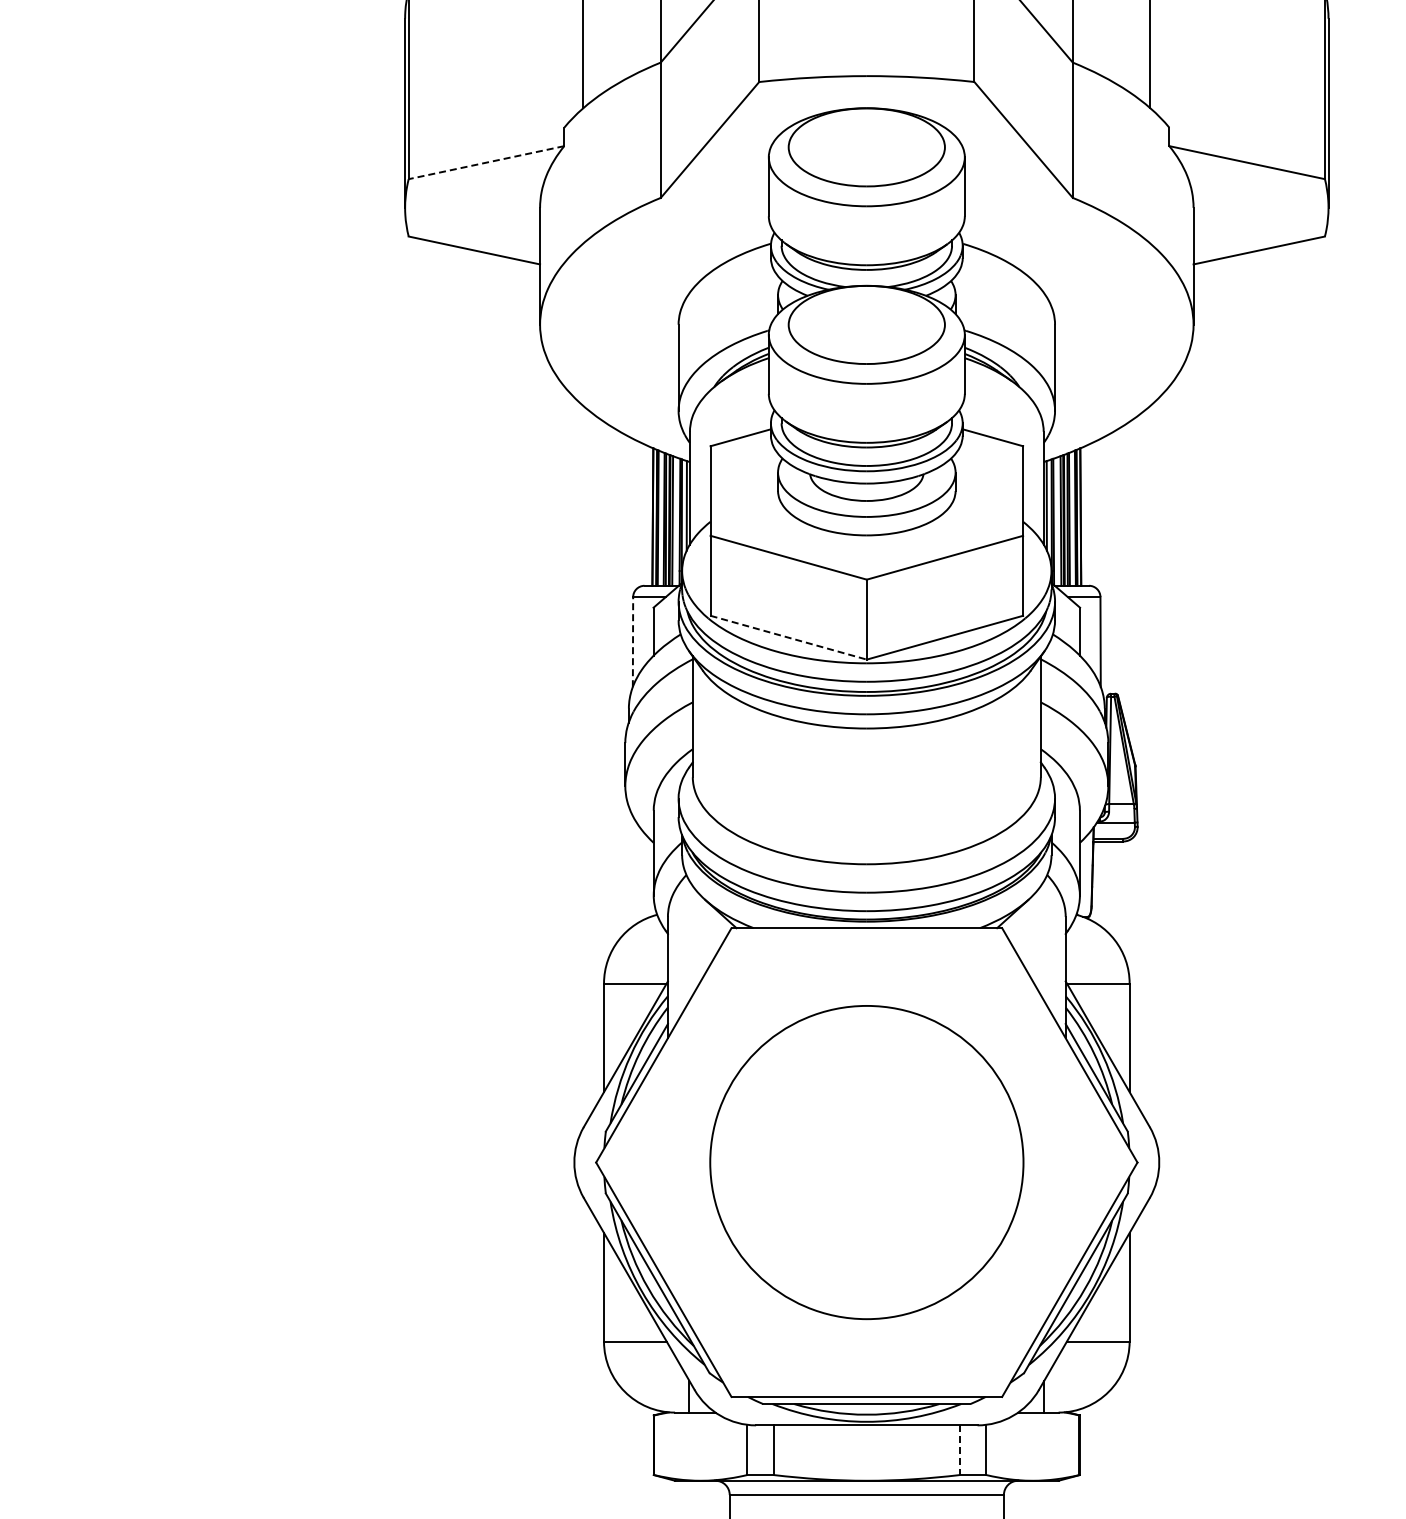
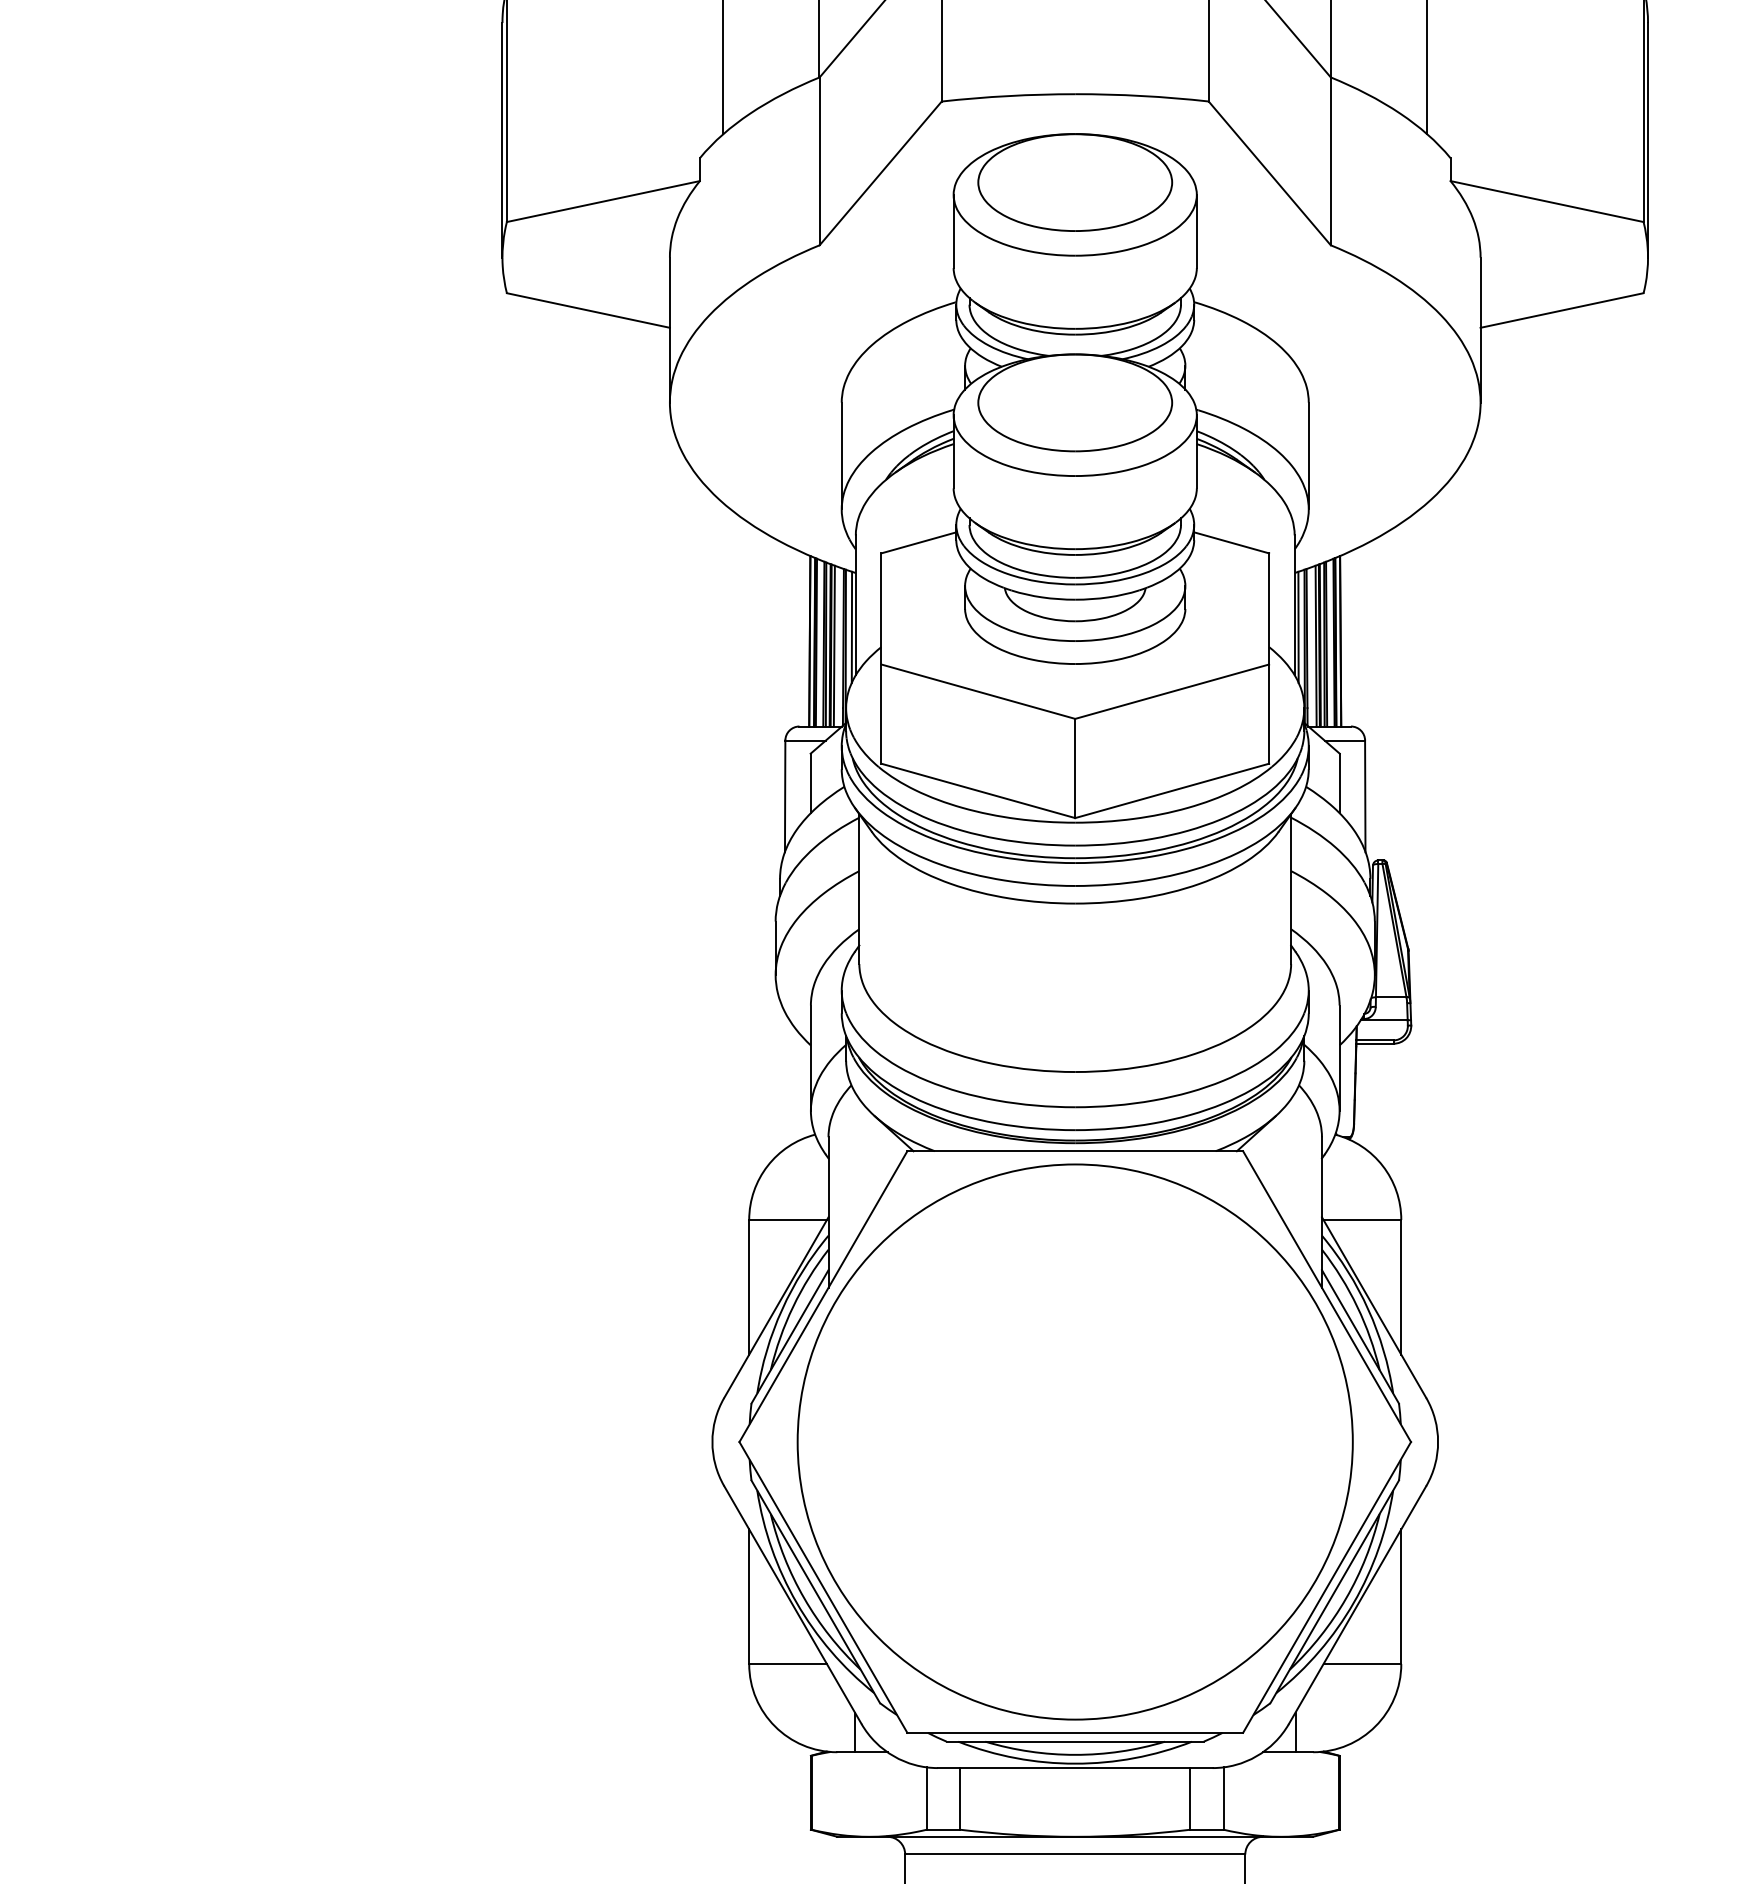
line: (486, 162) -> (603, 201), dashed -> solid
line: (789, 637) -> (979, 790), dashed -> solid
line: (633, 641) -> (785, 795), dashed -> solid
circle: (866, 1162) -> (1074, 1441), size x1.43
line: (959, 1450) -> (1190, 1799), dashed -> solid

